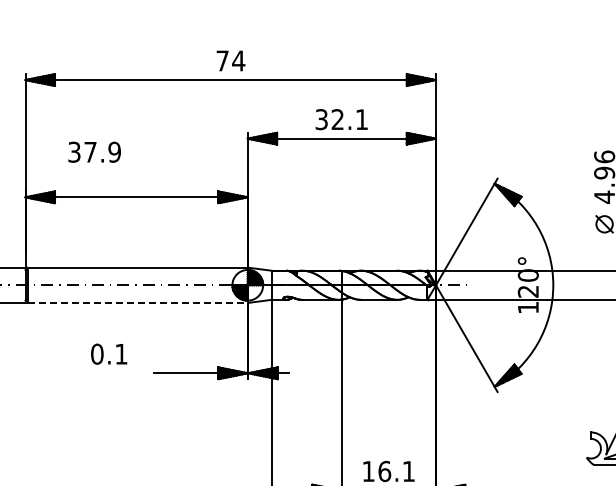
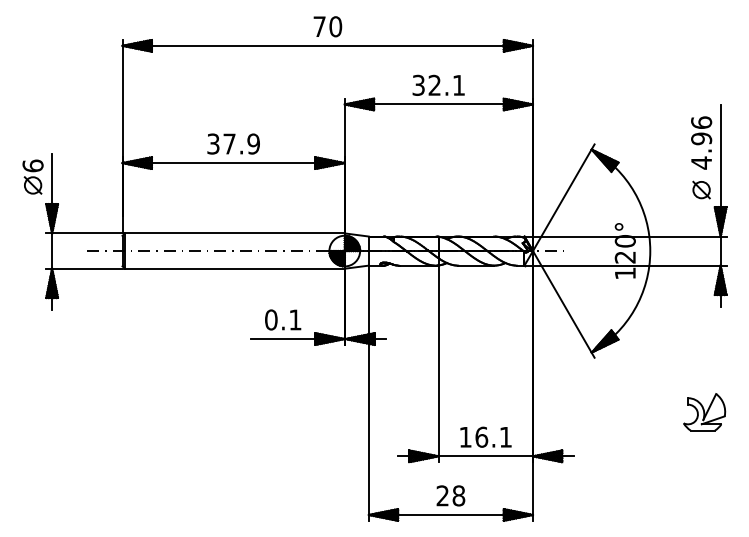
text: (238, 60) -> (335, 26), 74 -> 70
text: (94, 151) -> (233, 143), moved
line: (137, 302) -> (234, 268), dashed -> solid
text: (109, 353) -> (283, 319), moved

